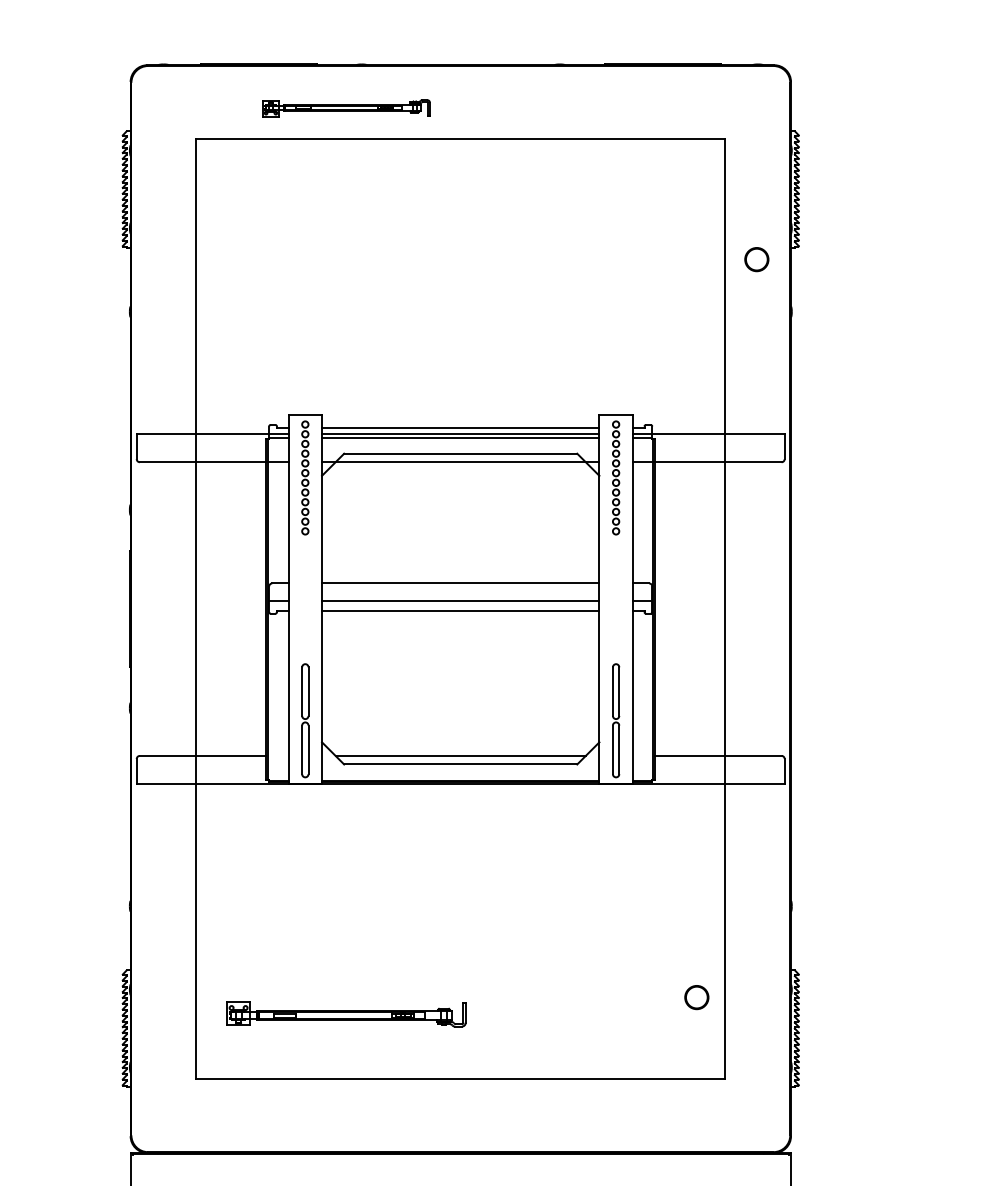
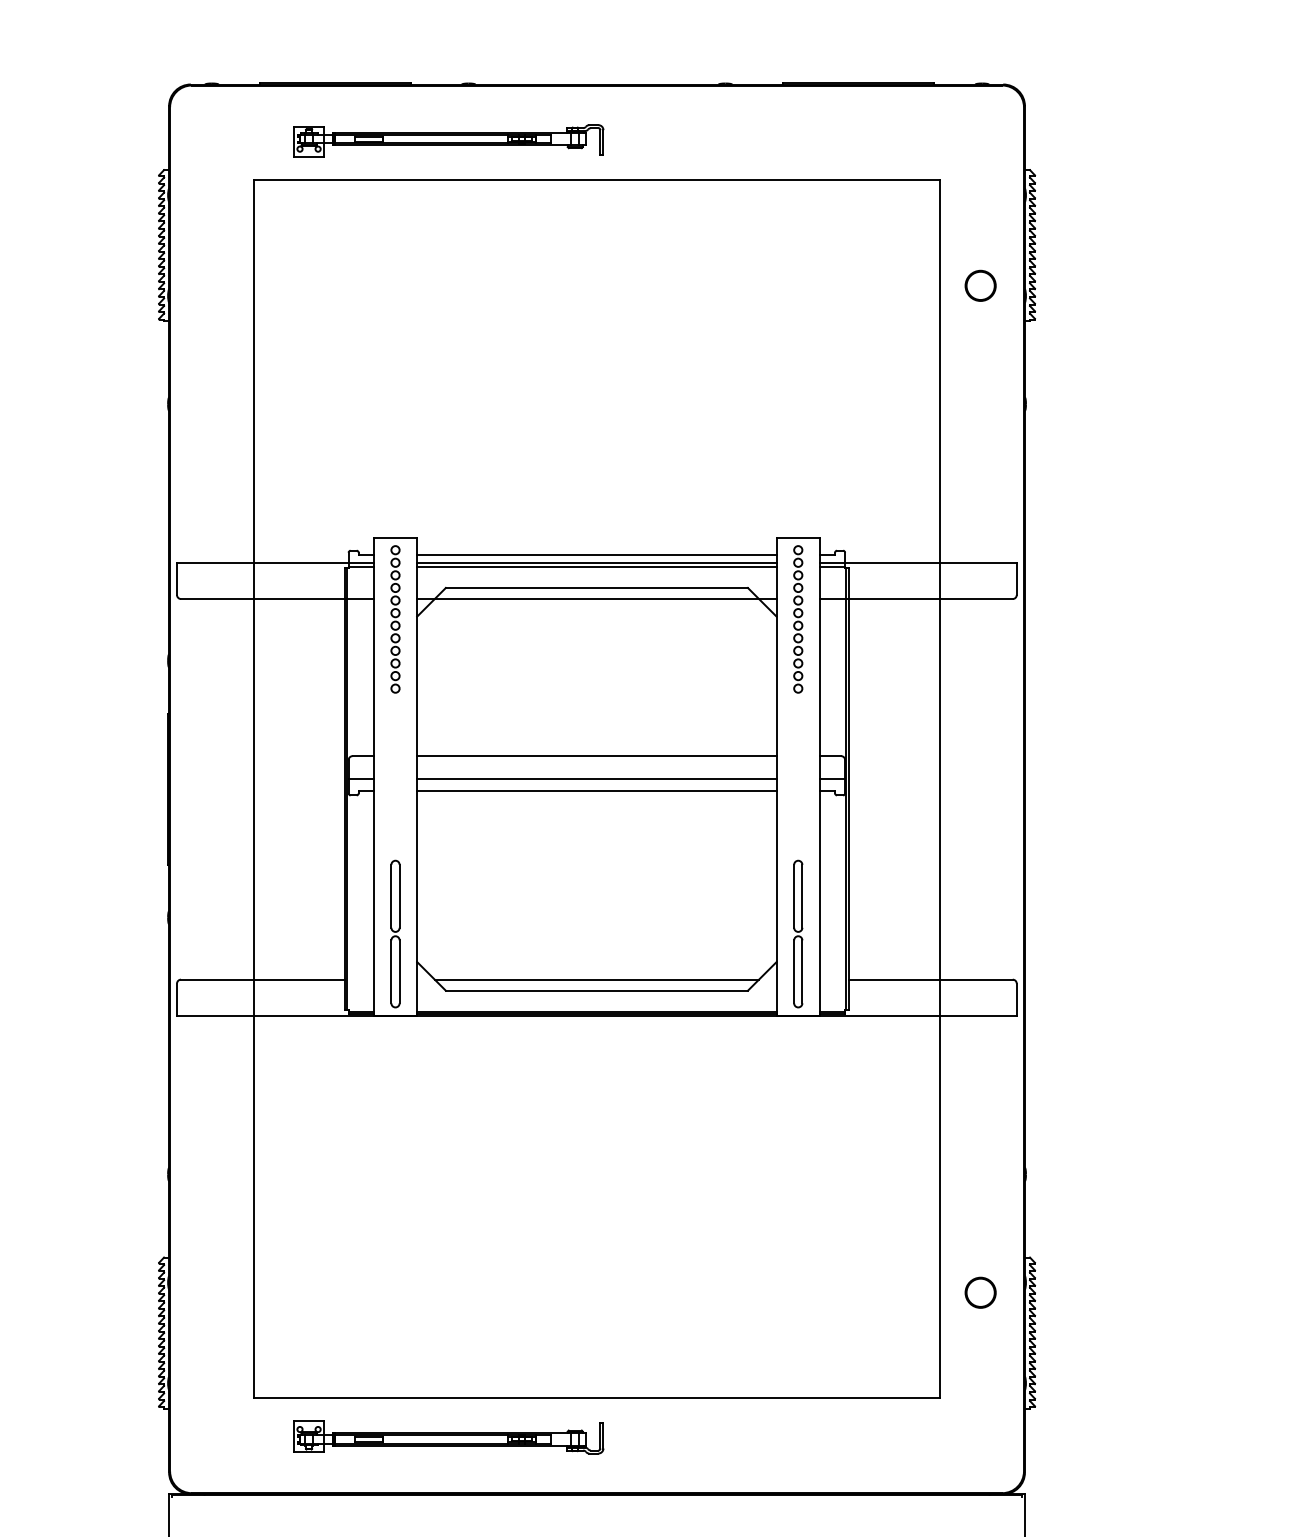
part: (346, 108) -> (448, 140), size x1.43
circle: (756, 259) -> (980, 285), moved
circle: (696, 997) -> (980, 1292), moved
part: (346, 1014) -> (448, 1437), moved

